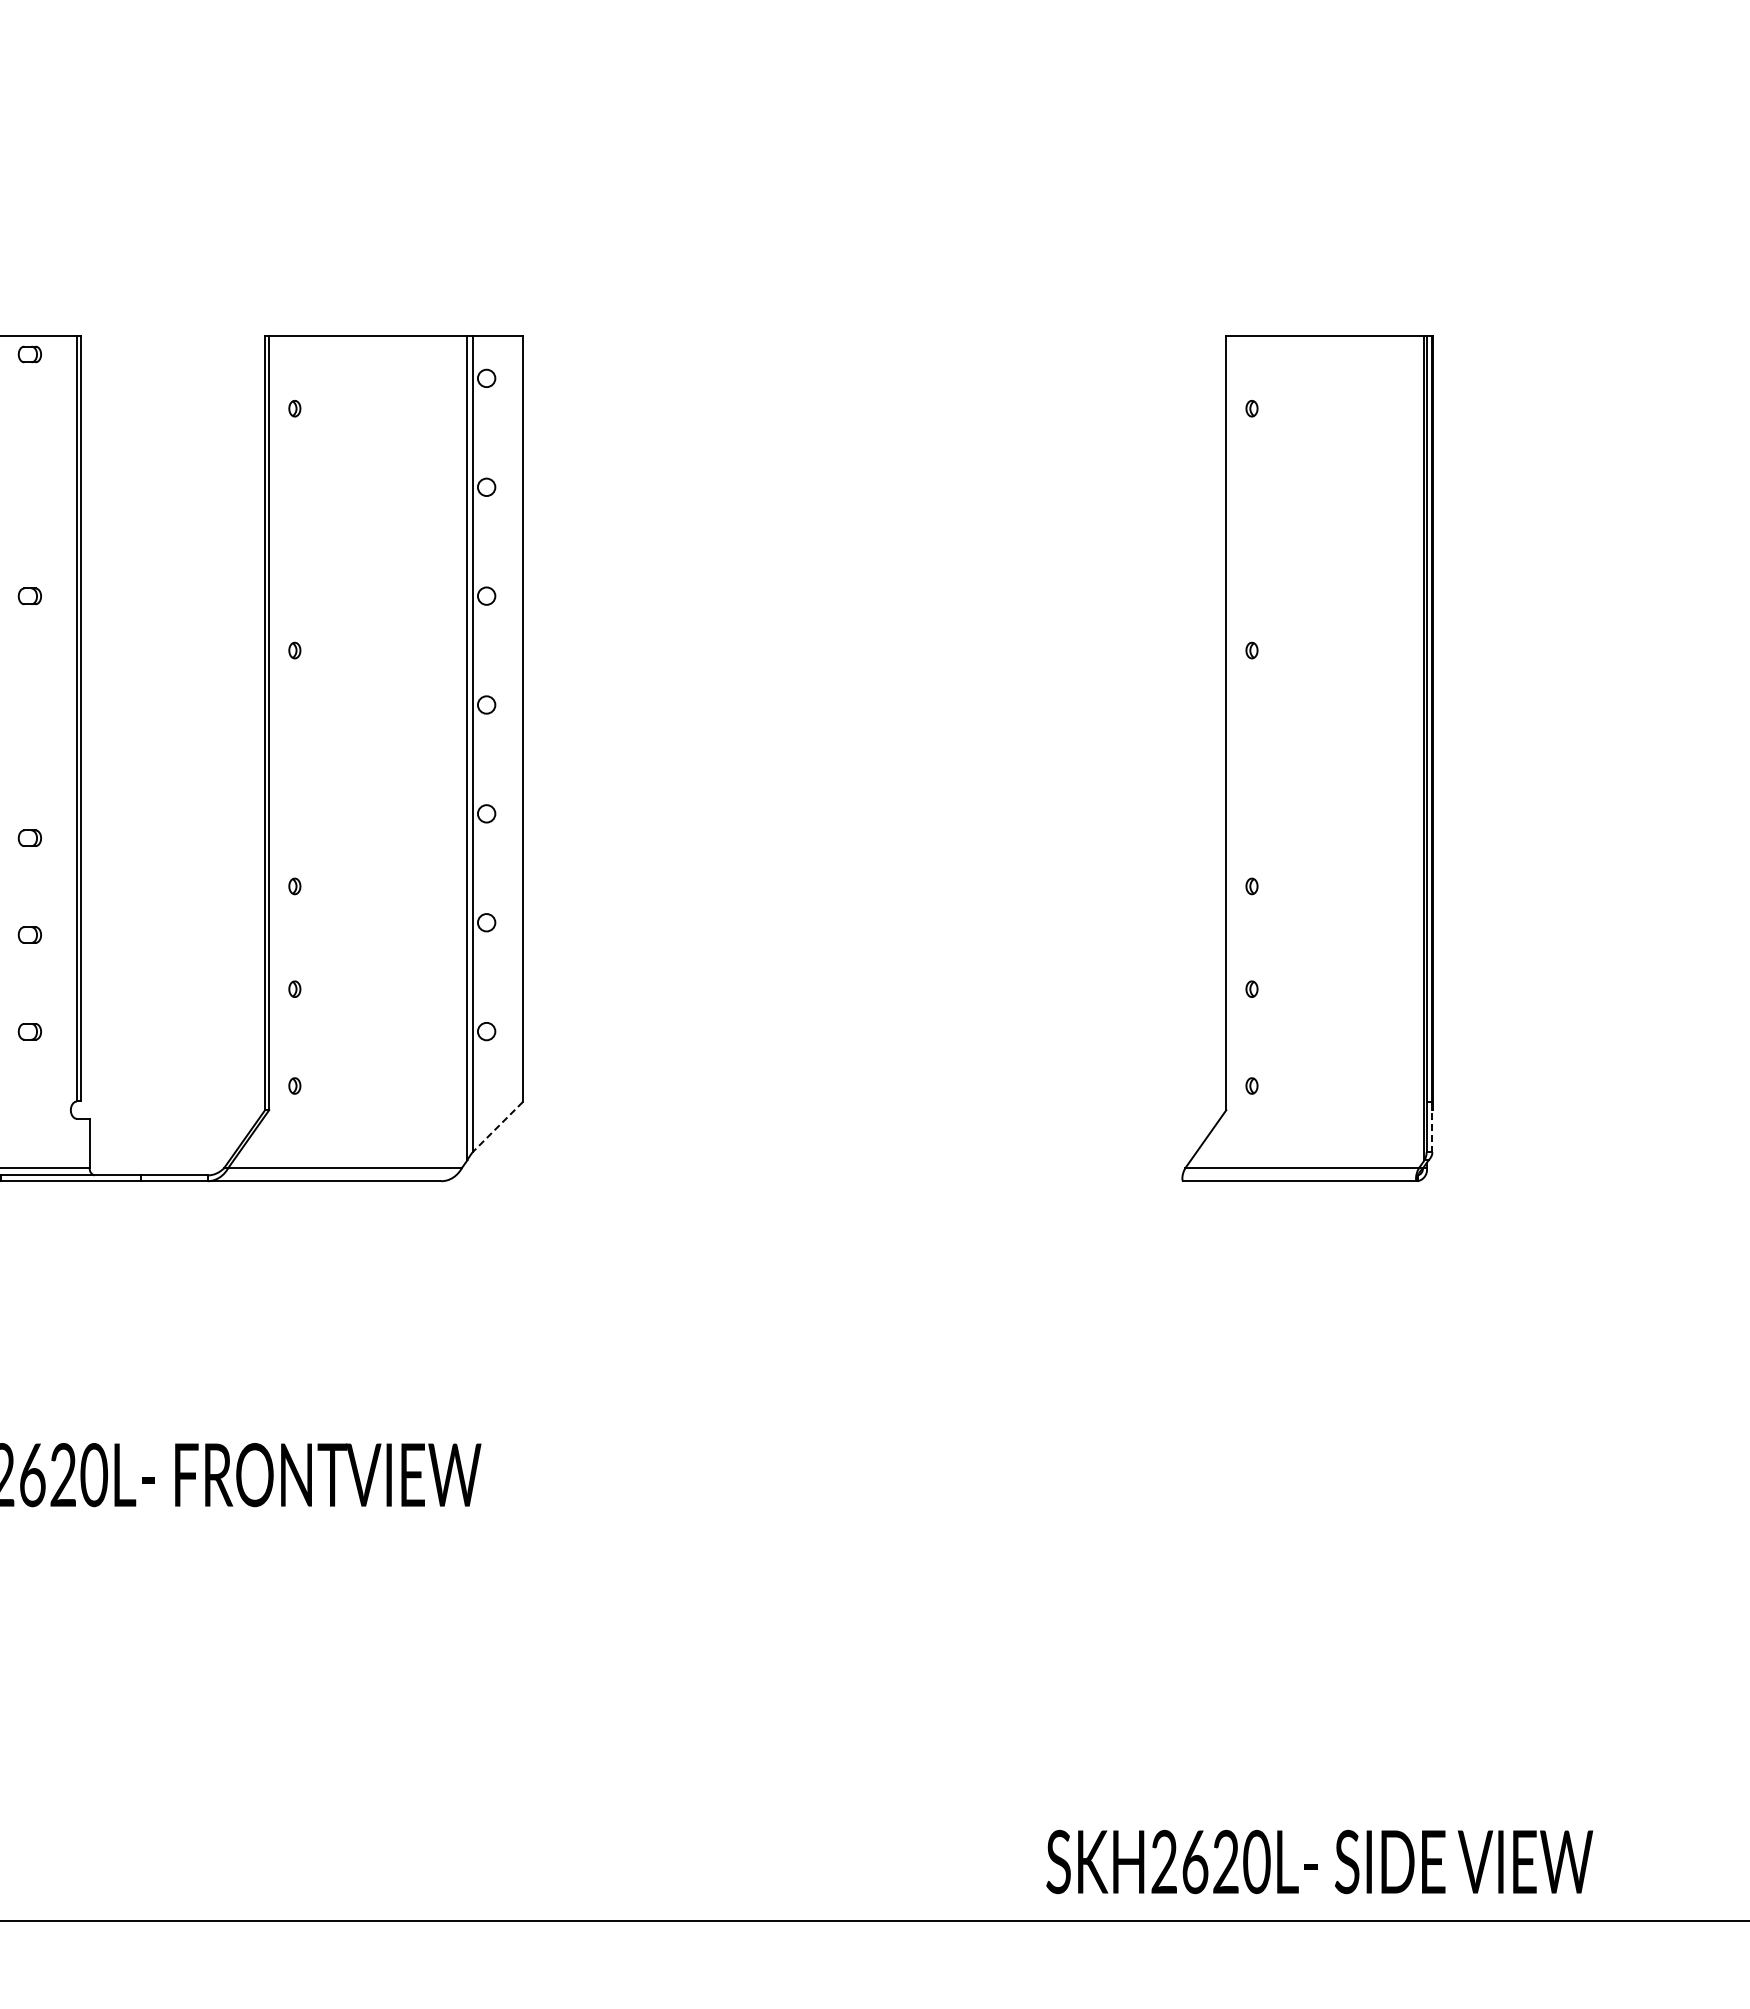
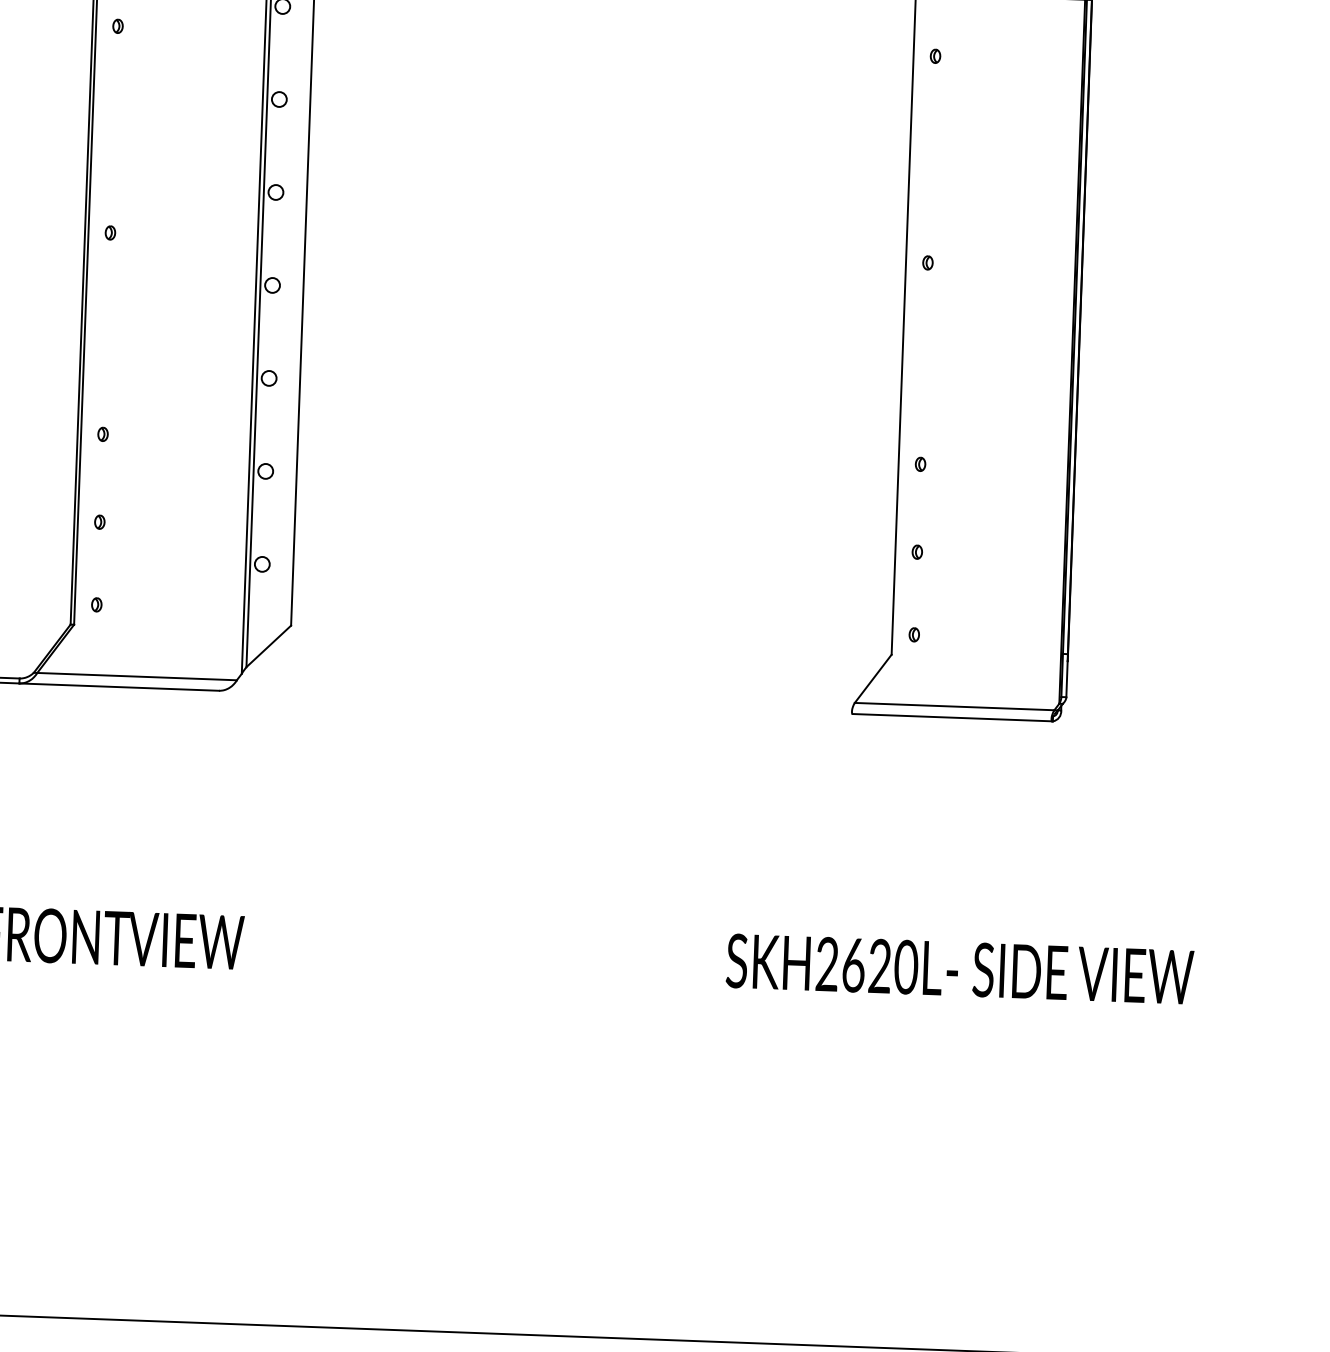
line: (497, 1127) -> (268, 646), dashed -> solid
line: (1432, 1127) -> (1067, 675), dashed -> solid
text: (1319, 1861) -> (959, 968), moved

